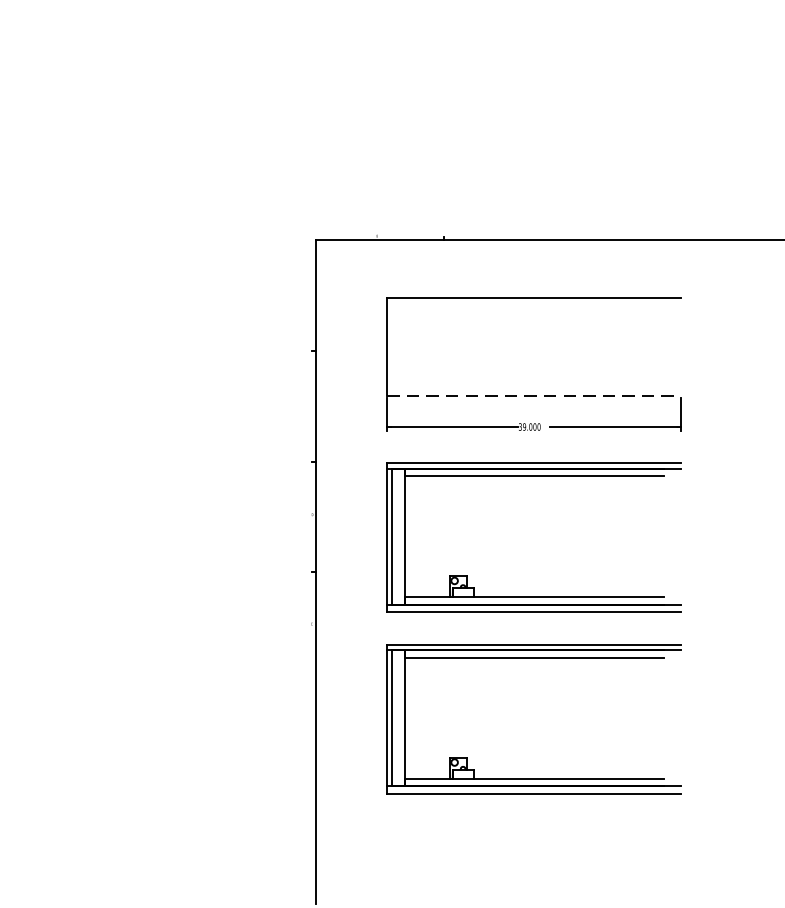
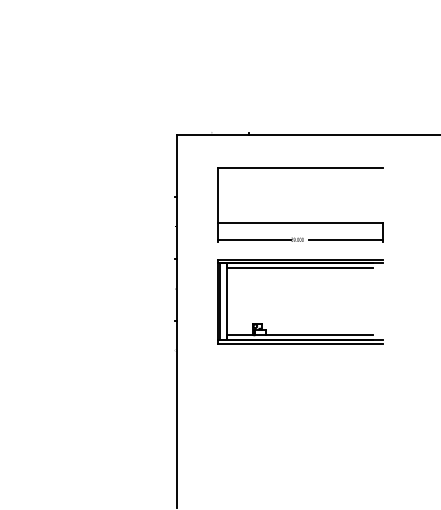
line: (534, 396) -> (300, 222), dashed -> solid
part: (534, 659) -> (300, 370), removed

